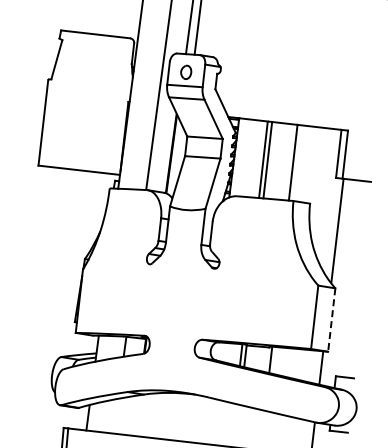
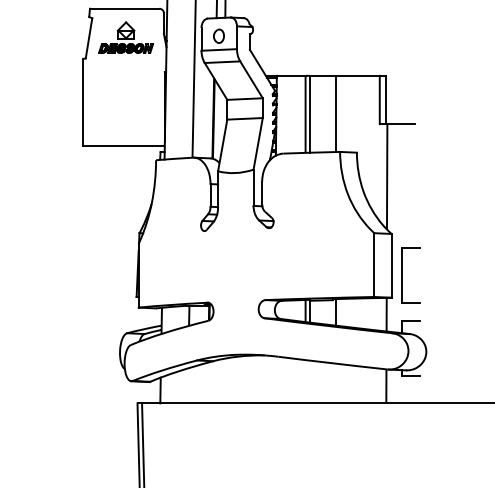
part: (93, 63) -> (125, 37), added
line: (331, 319) -> (391, 265), dashed -> solid
part: (341, 330) -> (402, 275), added

